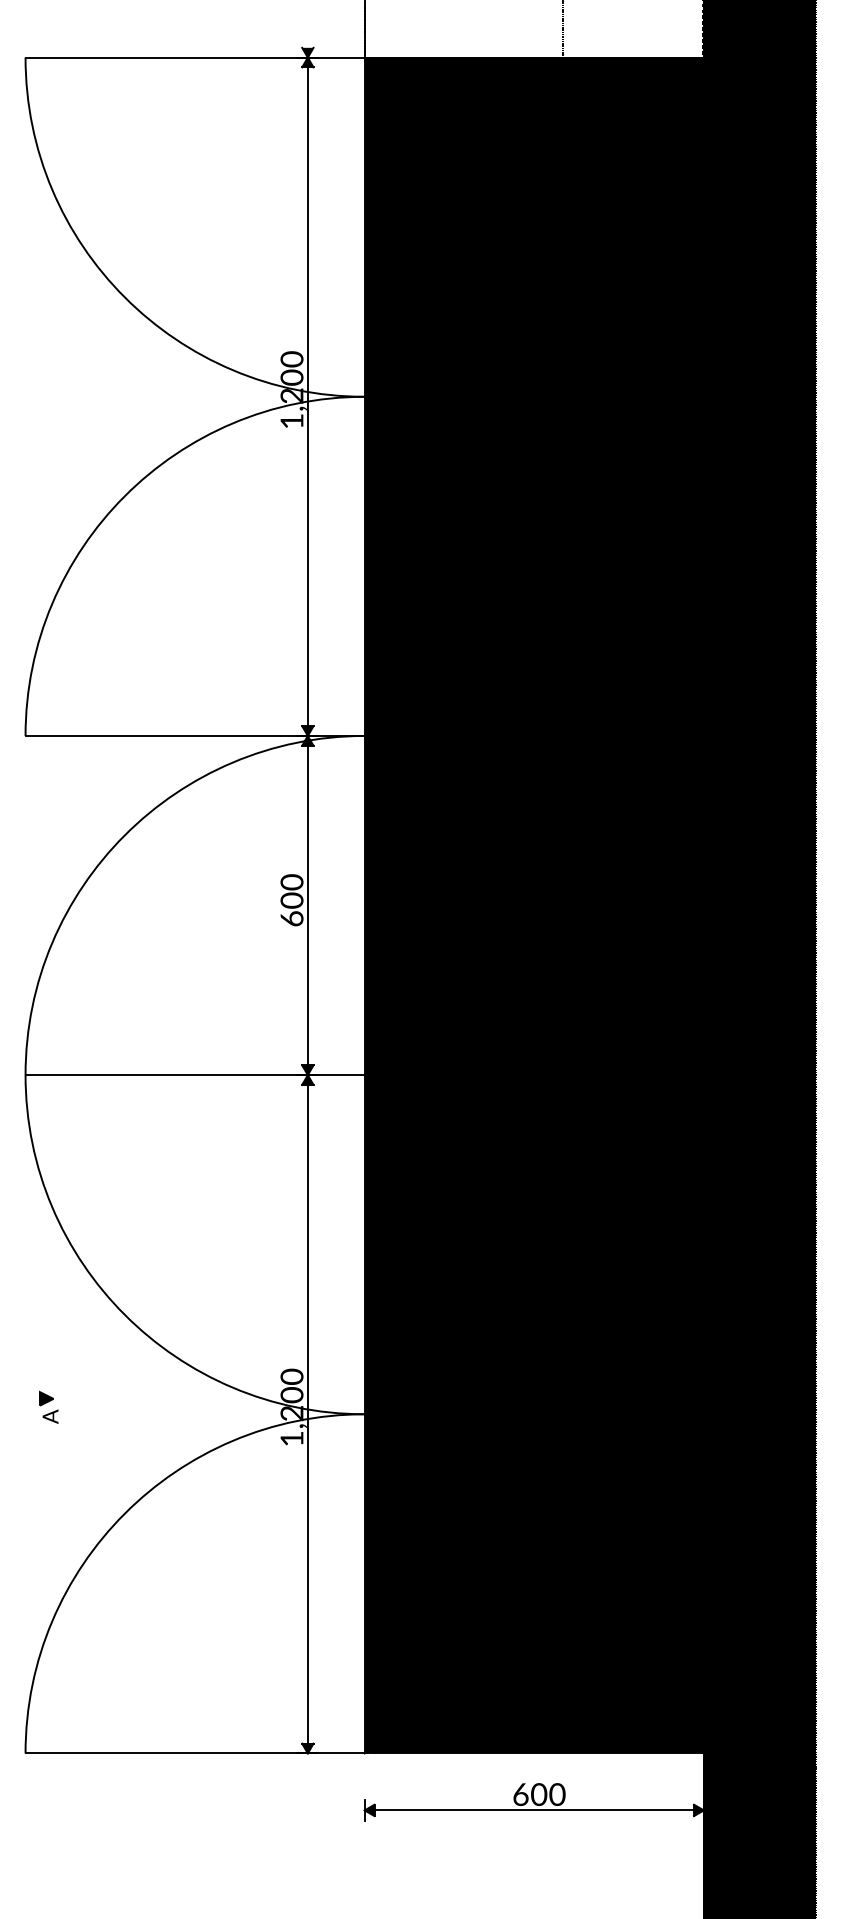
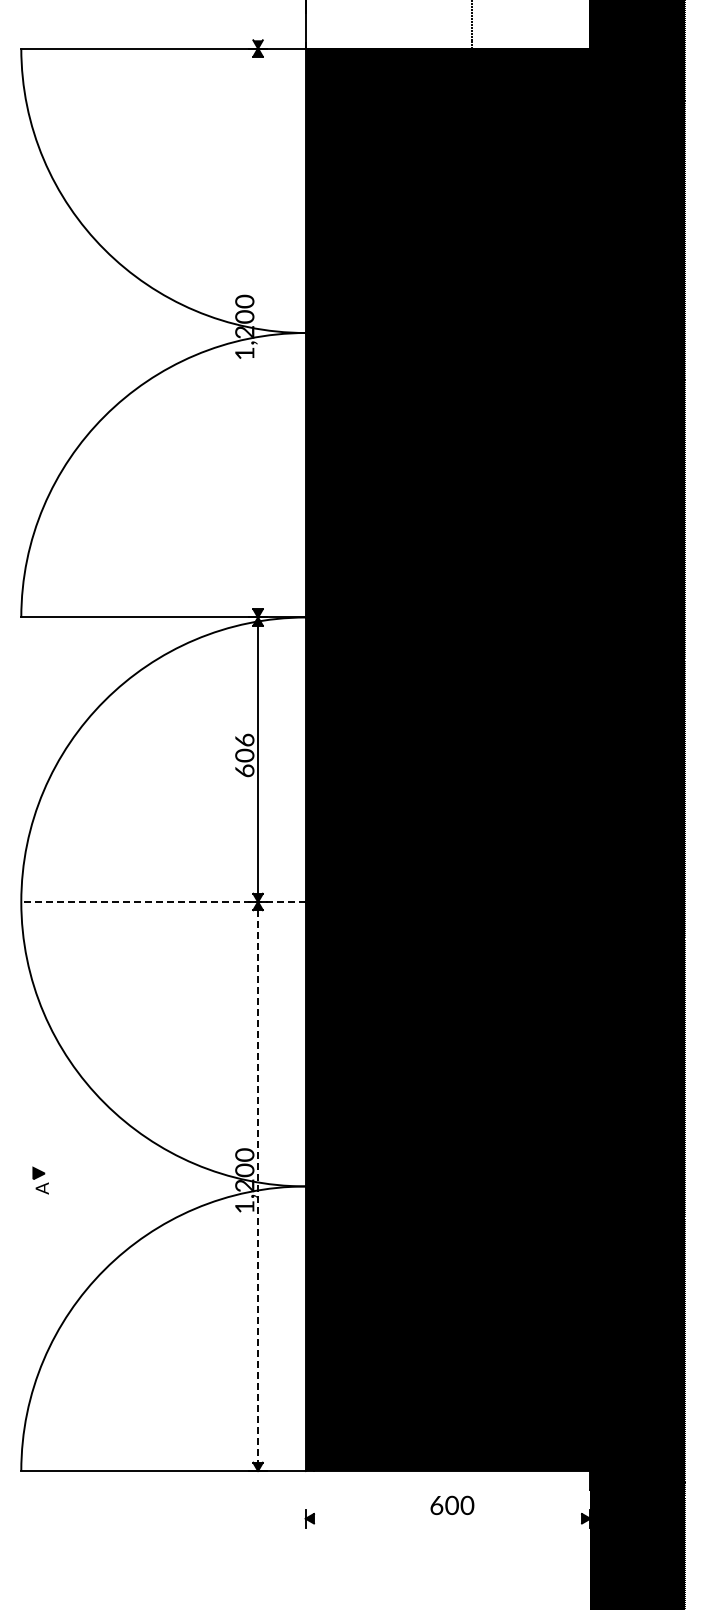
line: (308, 396) -> (258, 332), removed
text: (291, 882) -> (244, 740), 600 -> 606
line: (195, 1074) -> (163, 901), solid -> dashed
line: (308, 1414) -> (258, 1186), solid -> dashed
line: (534, 1810) -> (448, 1518), removed

